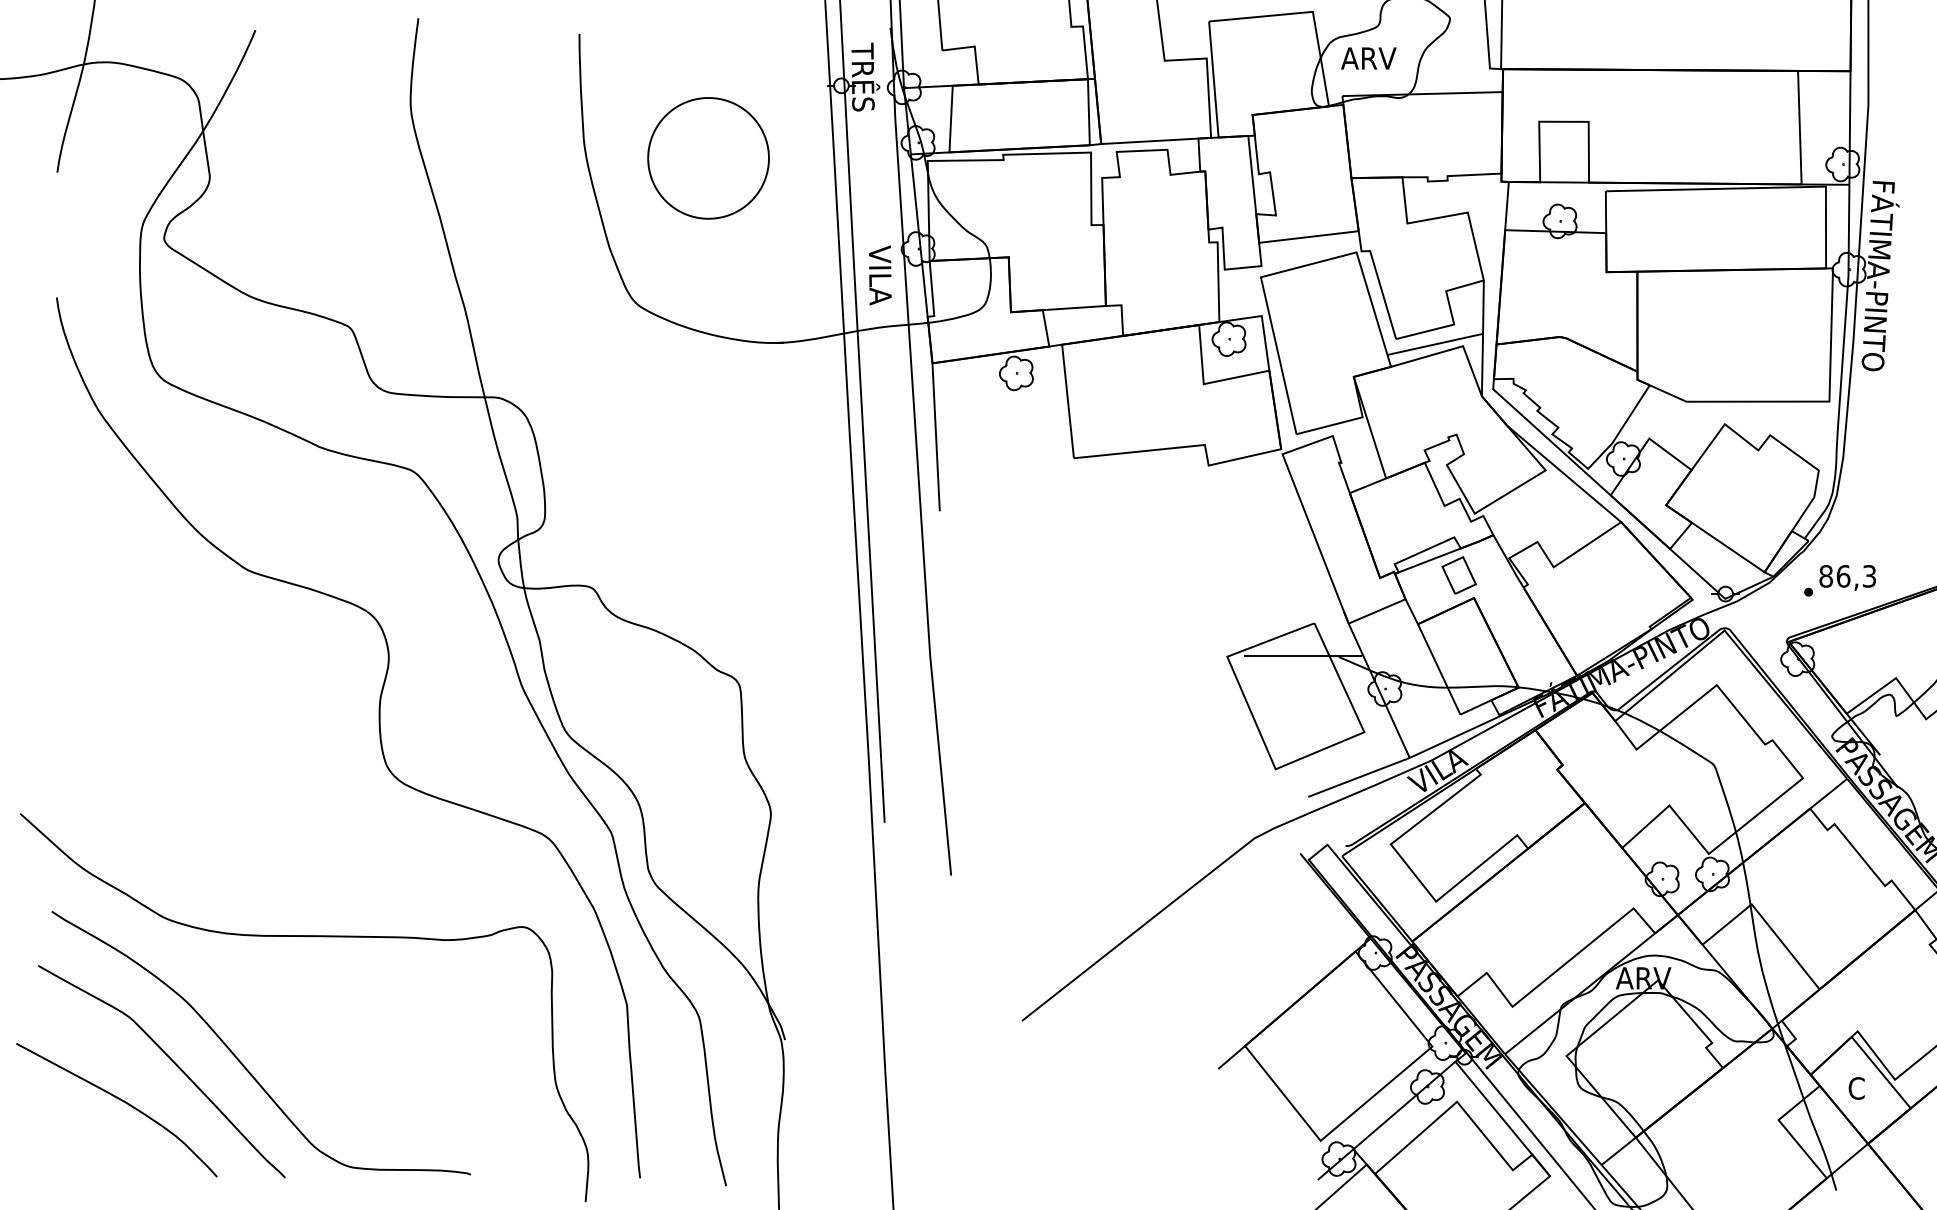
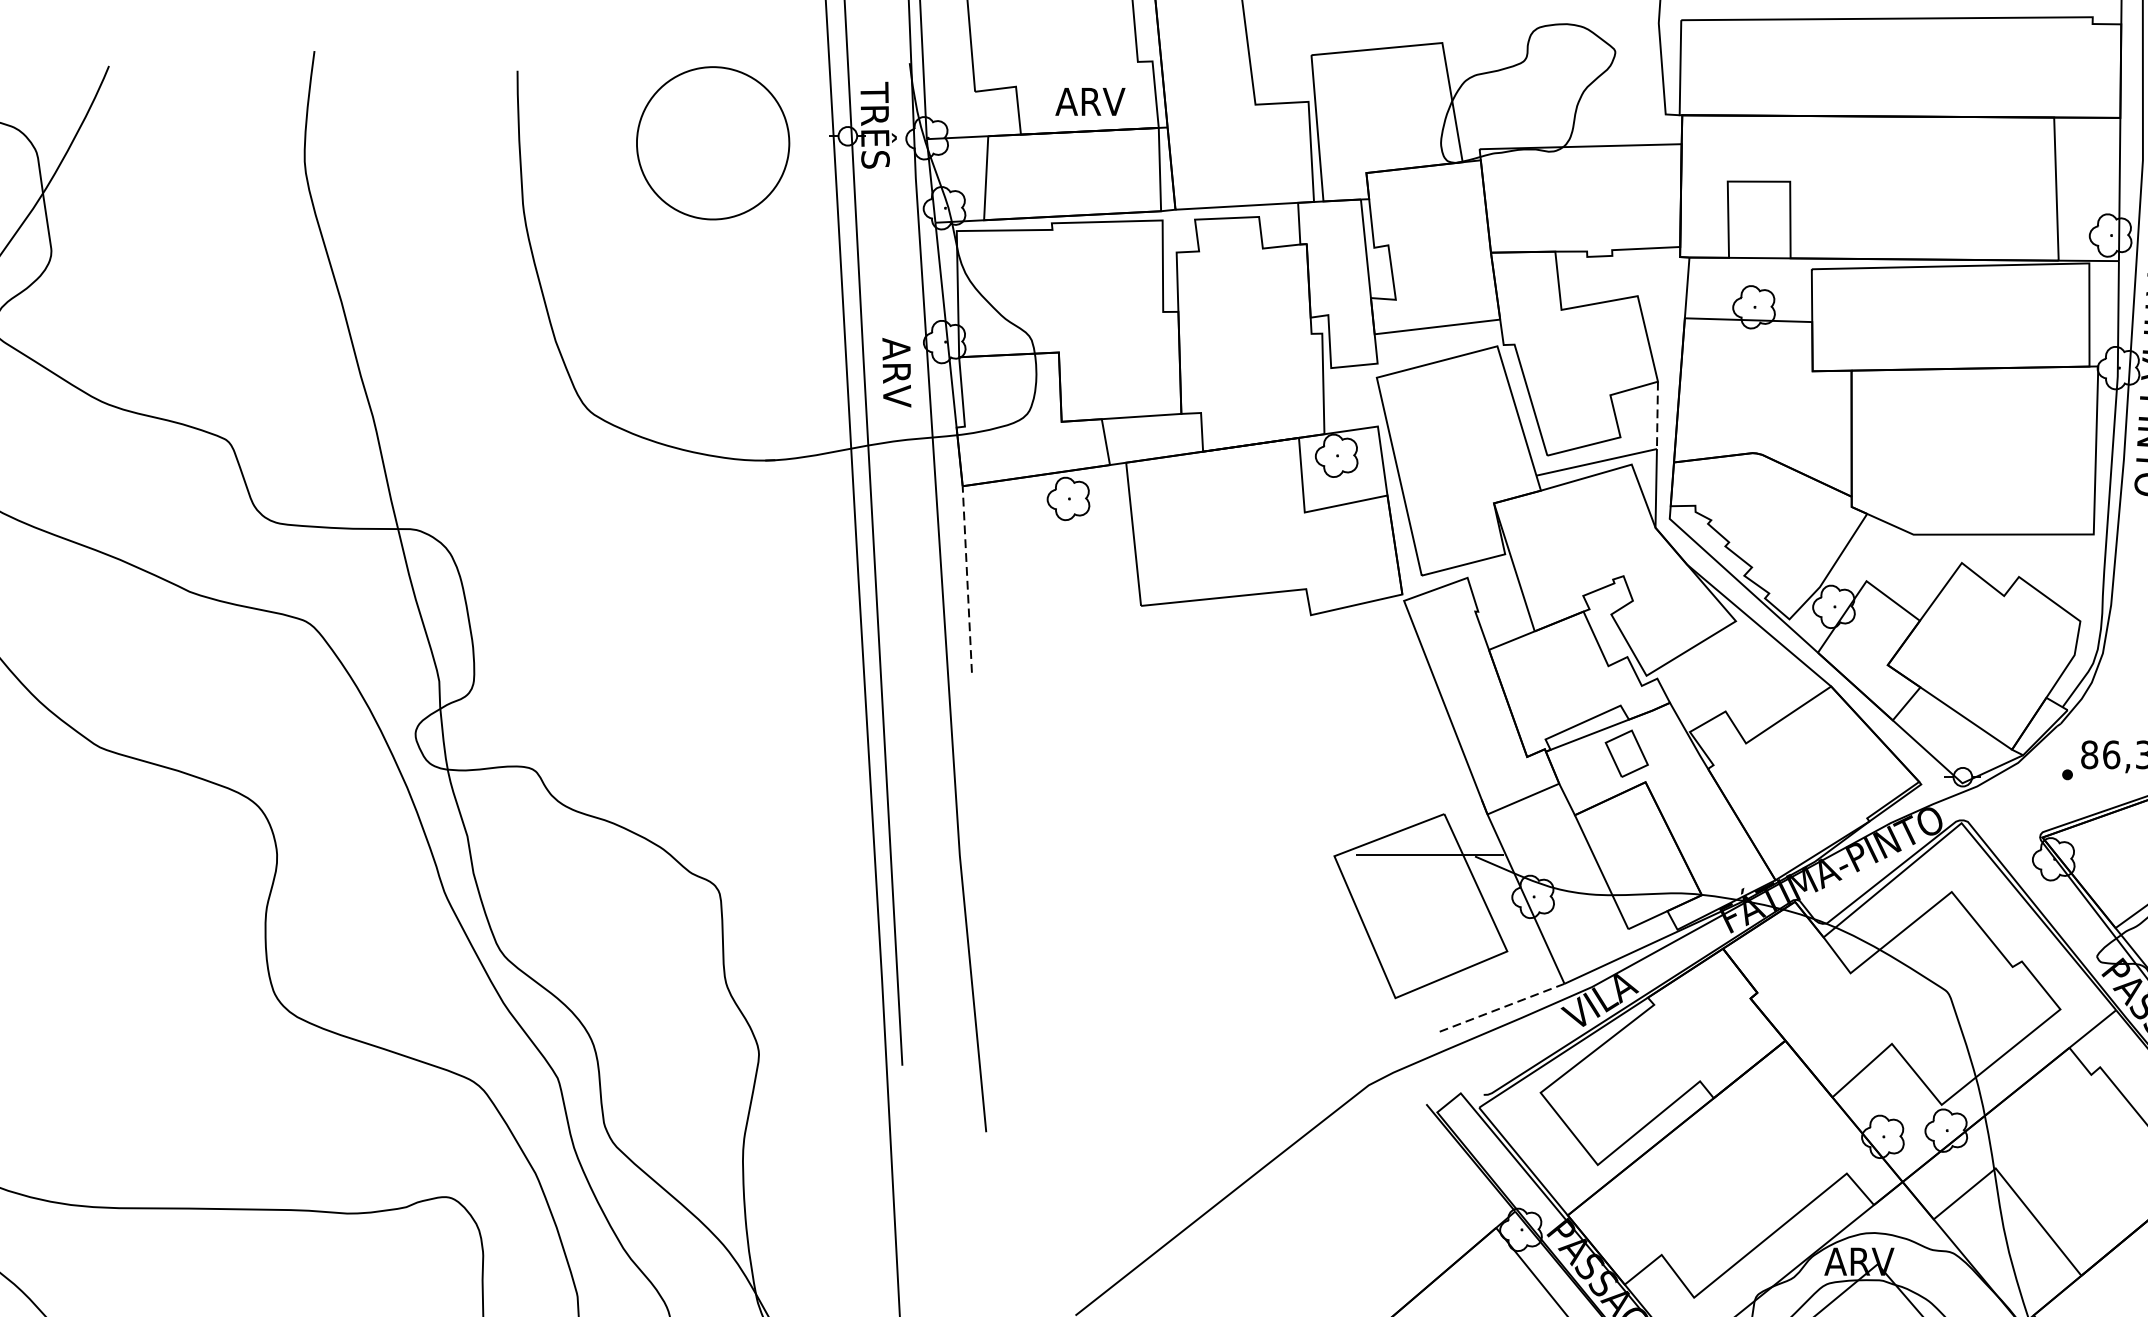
text: (1368, 58) -> (1090, 101), moved
part: (708, 158) -> (713, 143), moved
text: (879, 275) -> (895, 375), VILA -> ARV
line: (1483, 307) -> (1657, 415), solid -> dashed
line: (936, 436) -> (967, 578), solid -> dashed
line: (1358, 777) -> (1499, 1008), solid -> dashed

